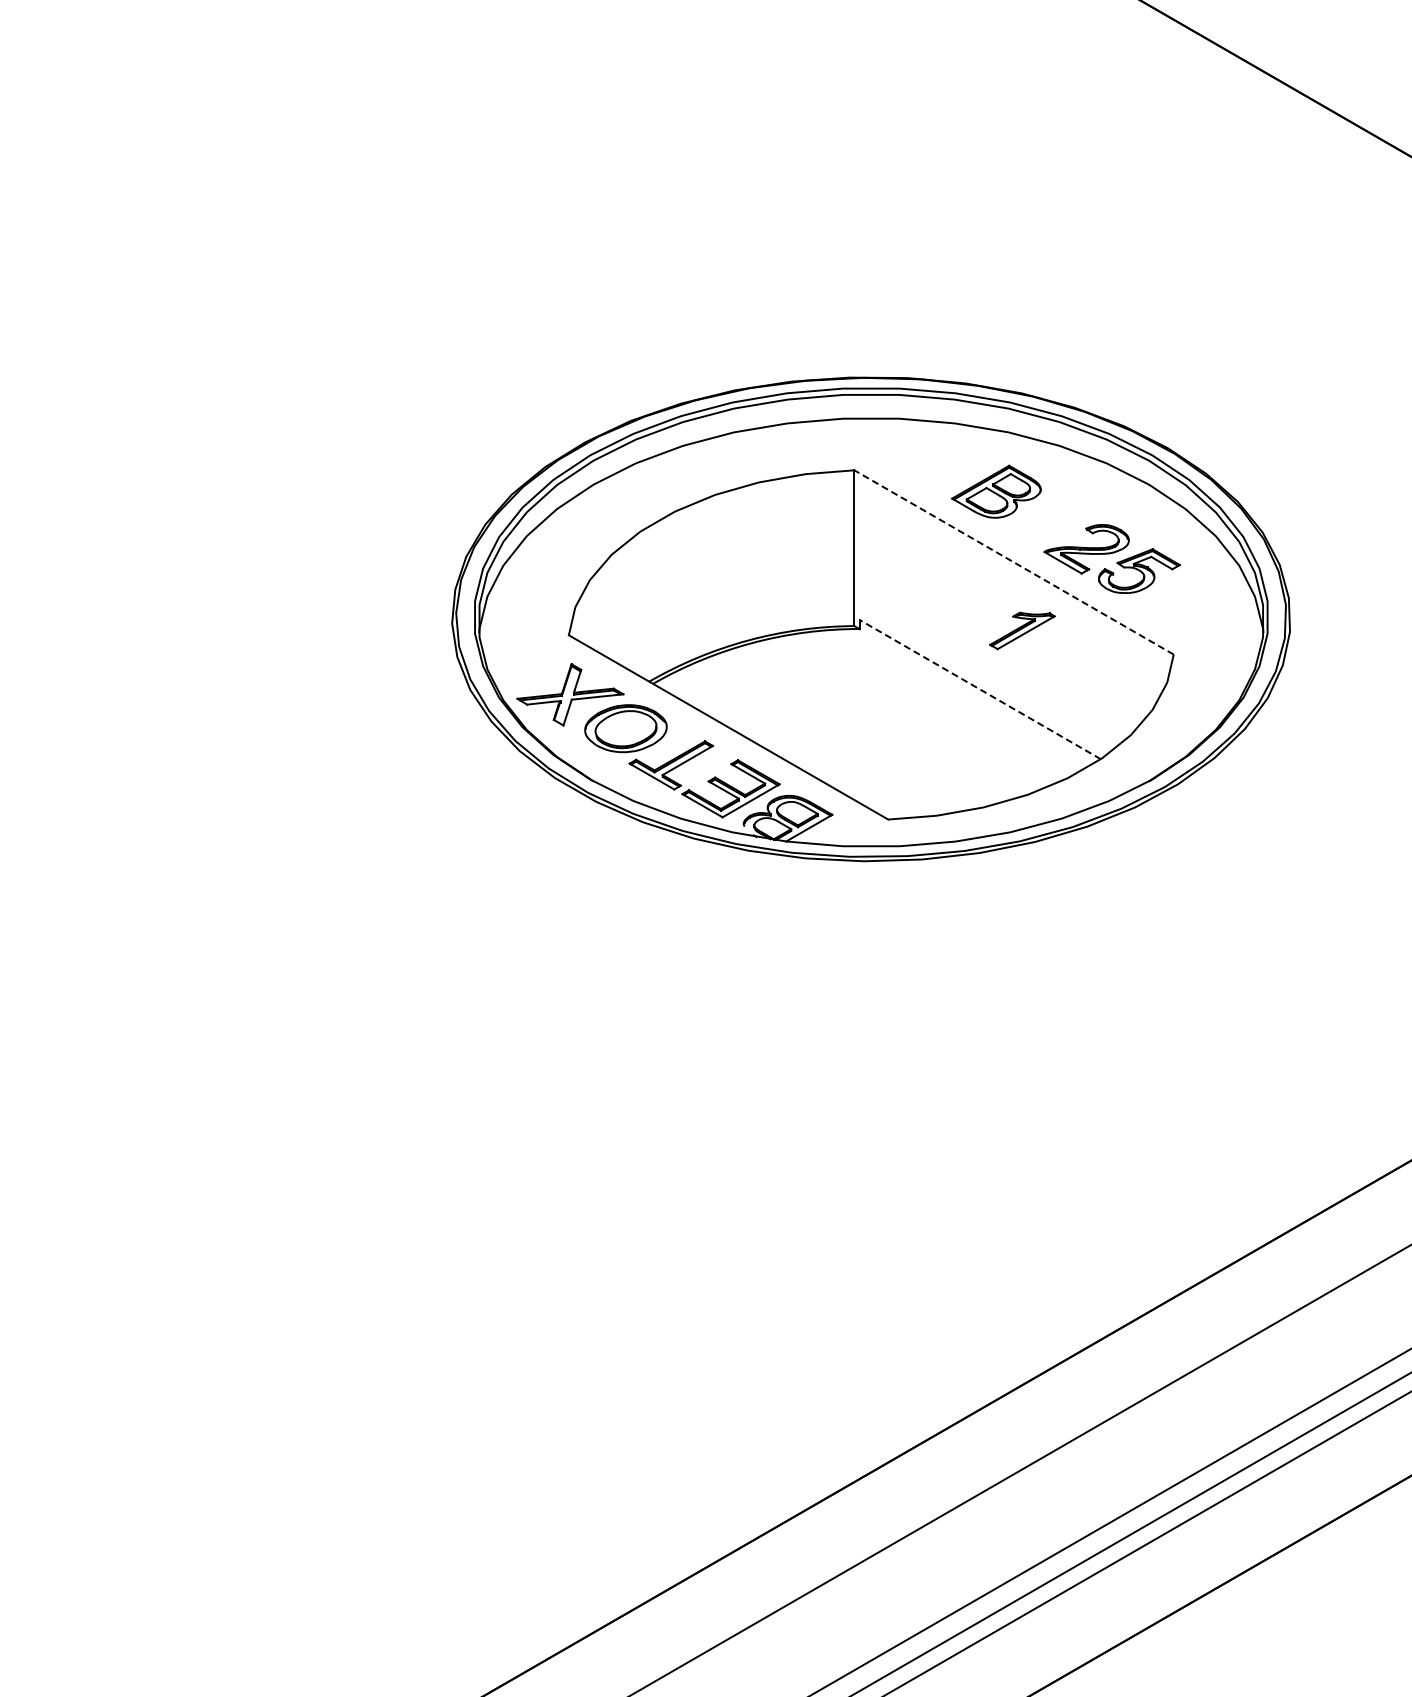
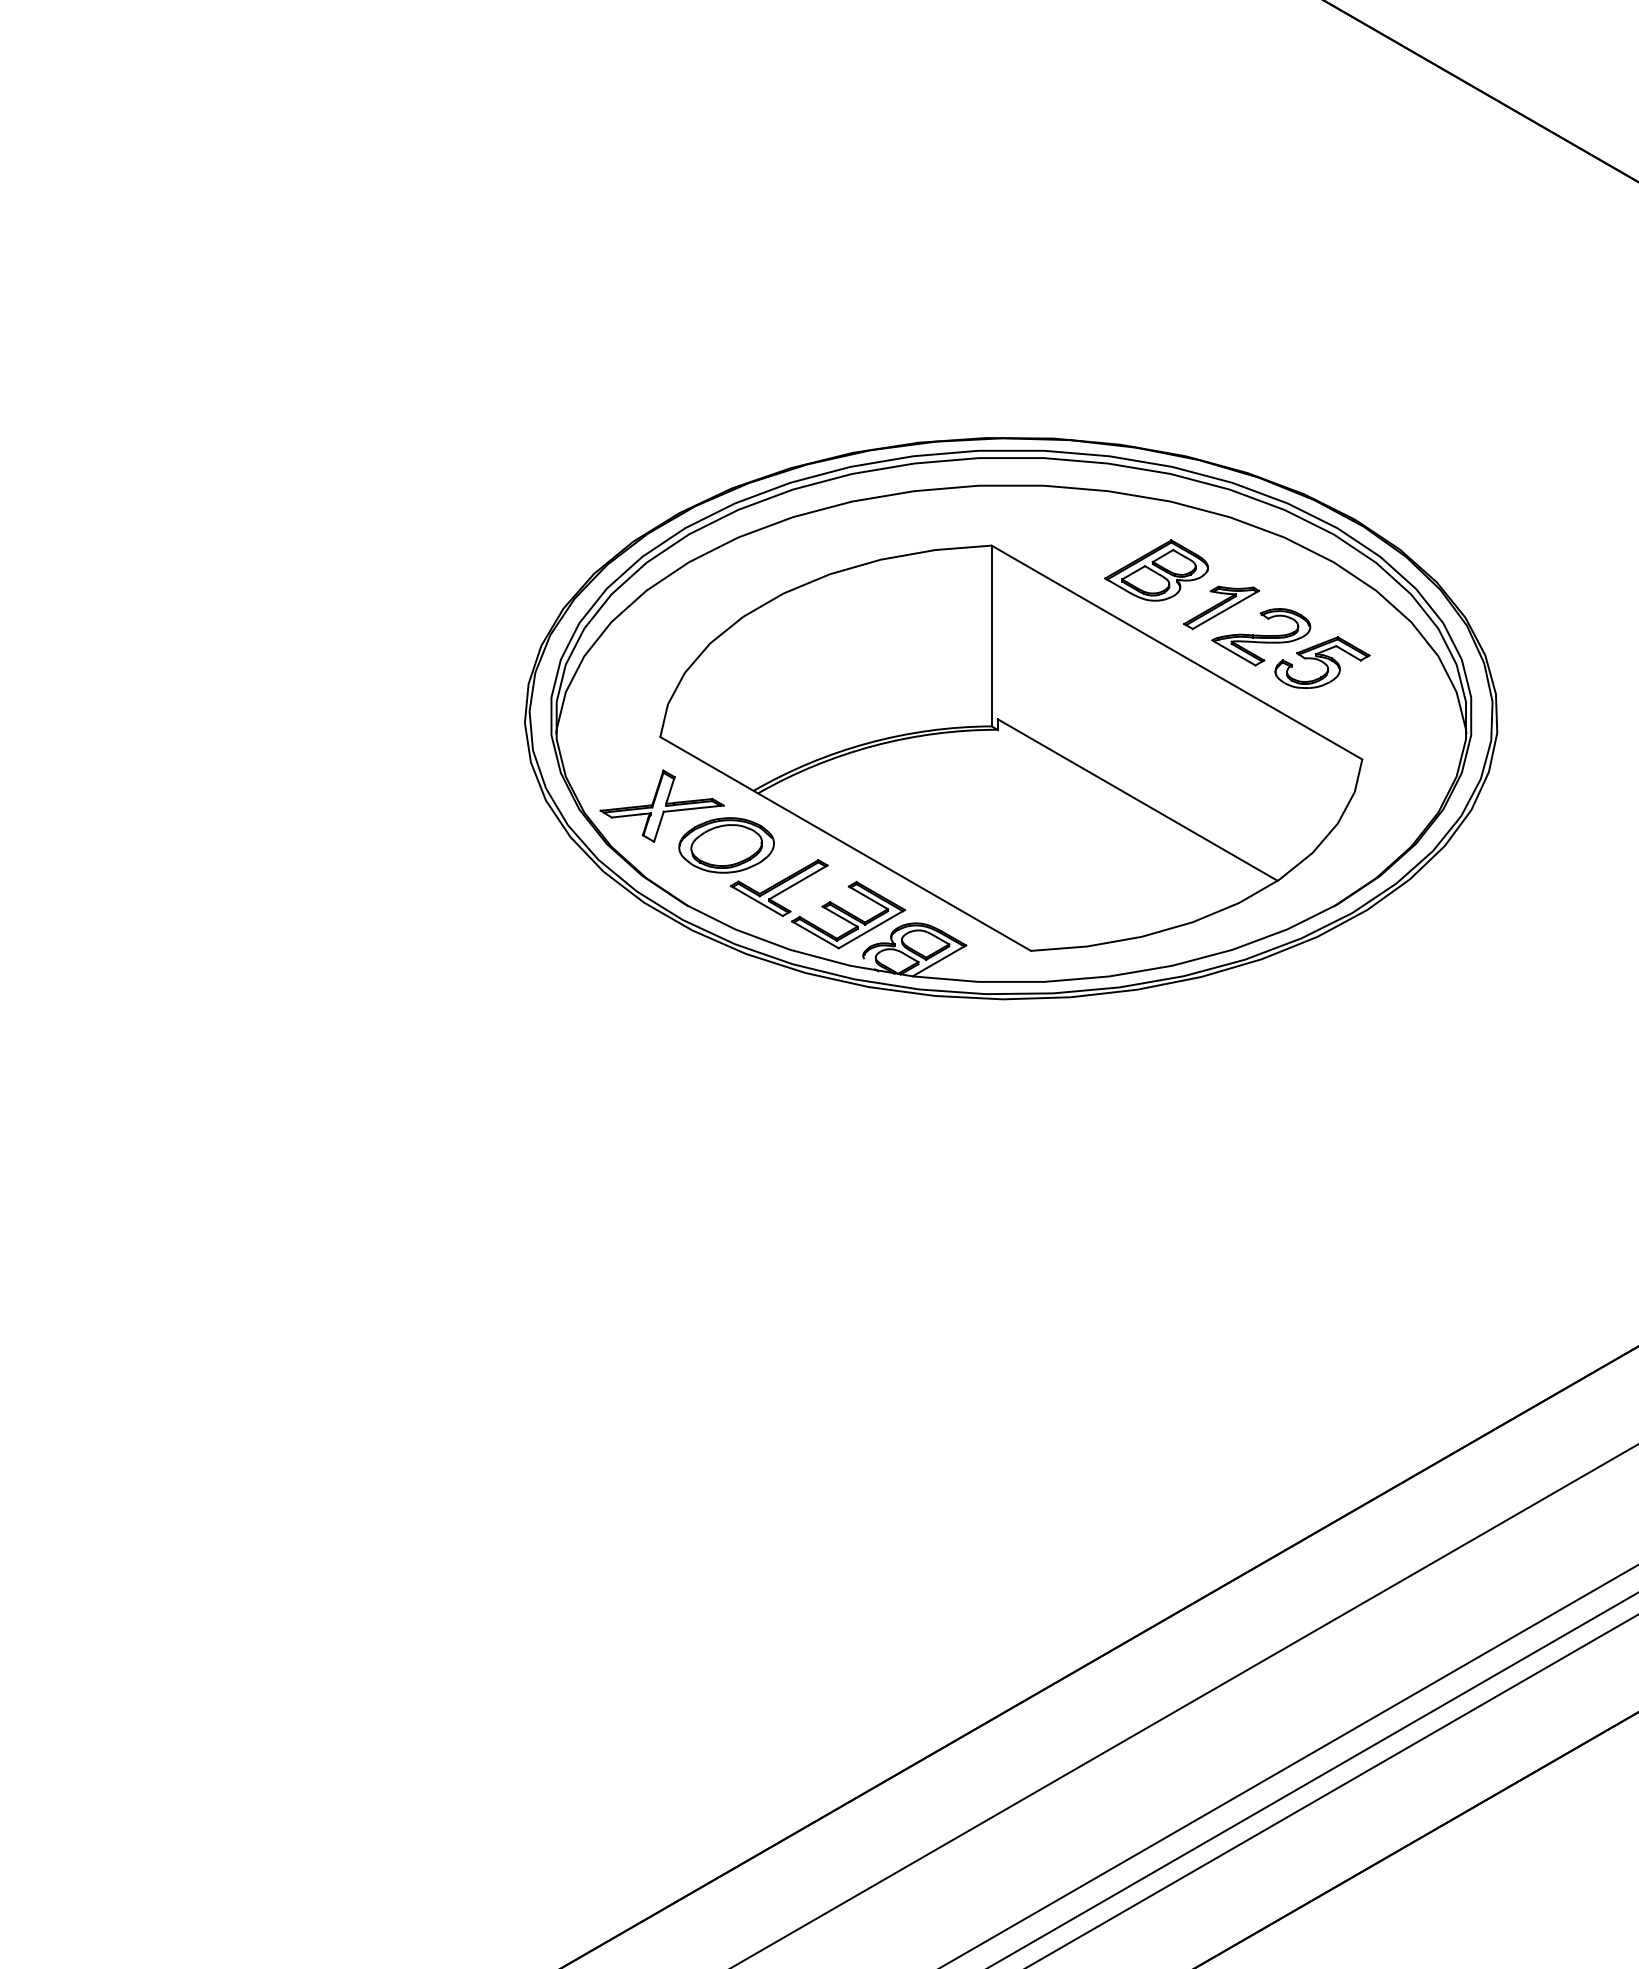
line: (1013, 562) -> (1176, 652), dashed -> solid
part: (1022, 630) -> (1221, 607), moved
line: (979, 689) -> (1136, 799), dashed -> solid

